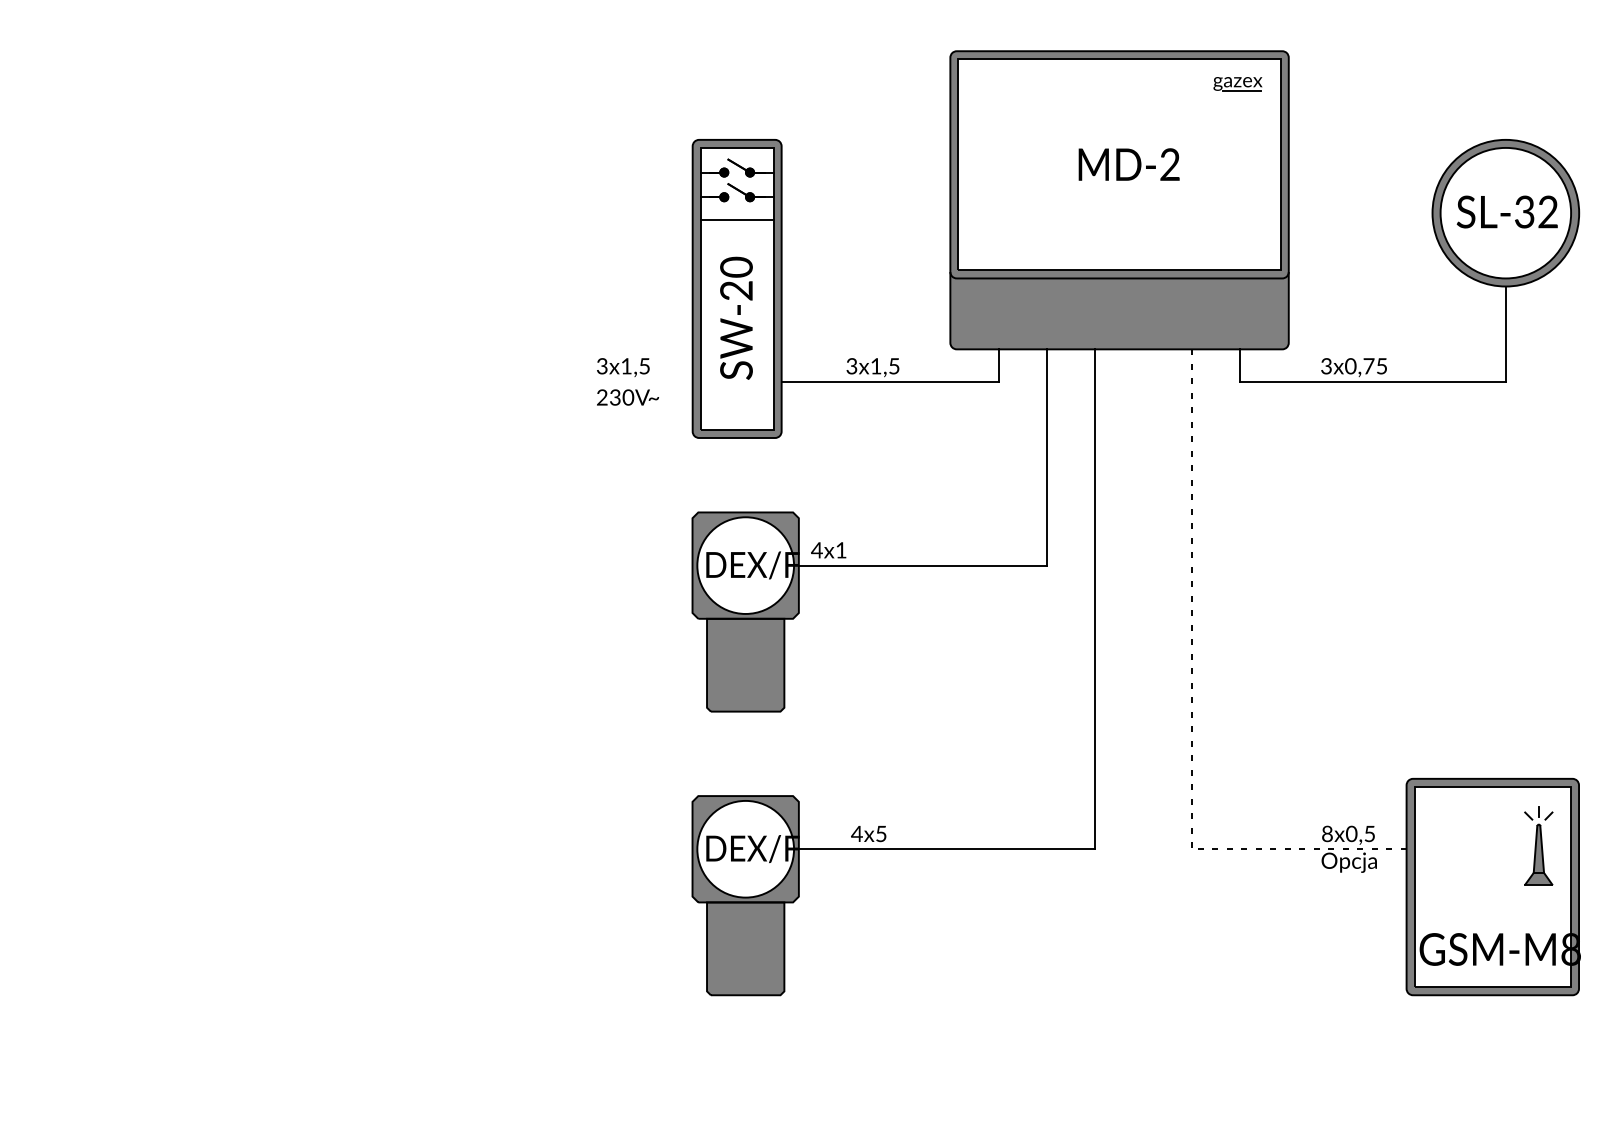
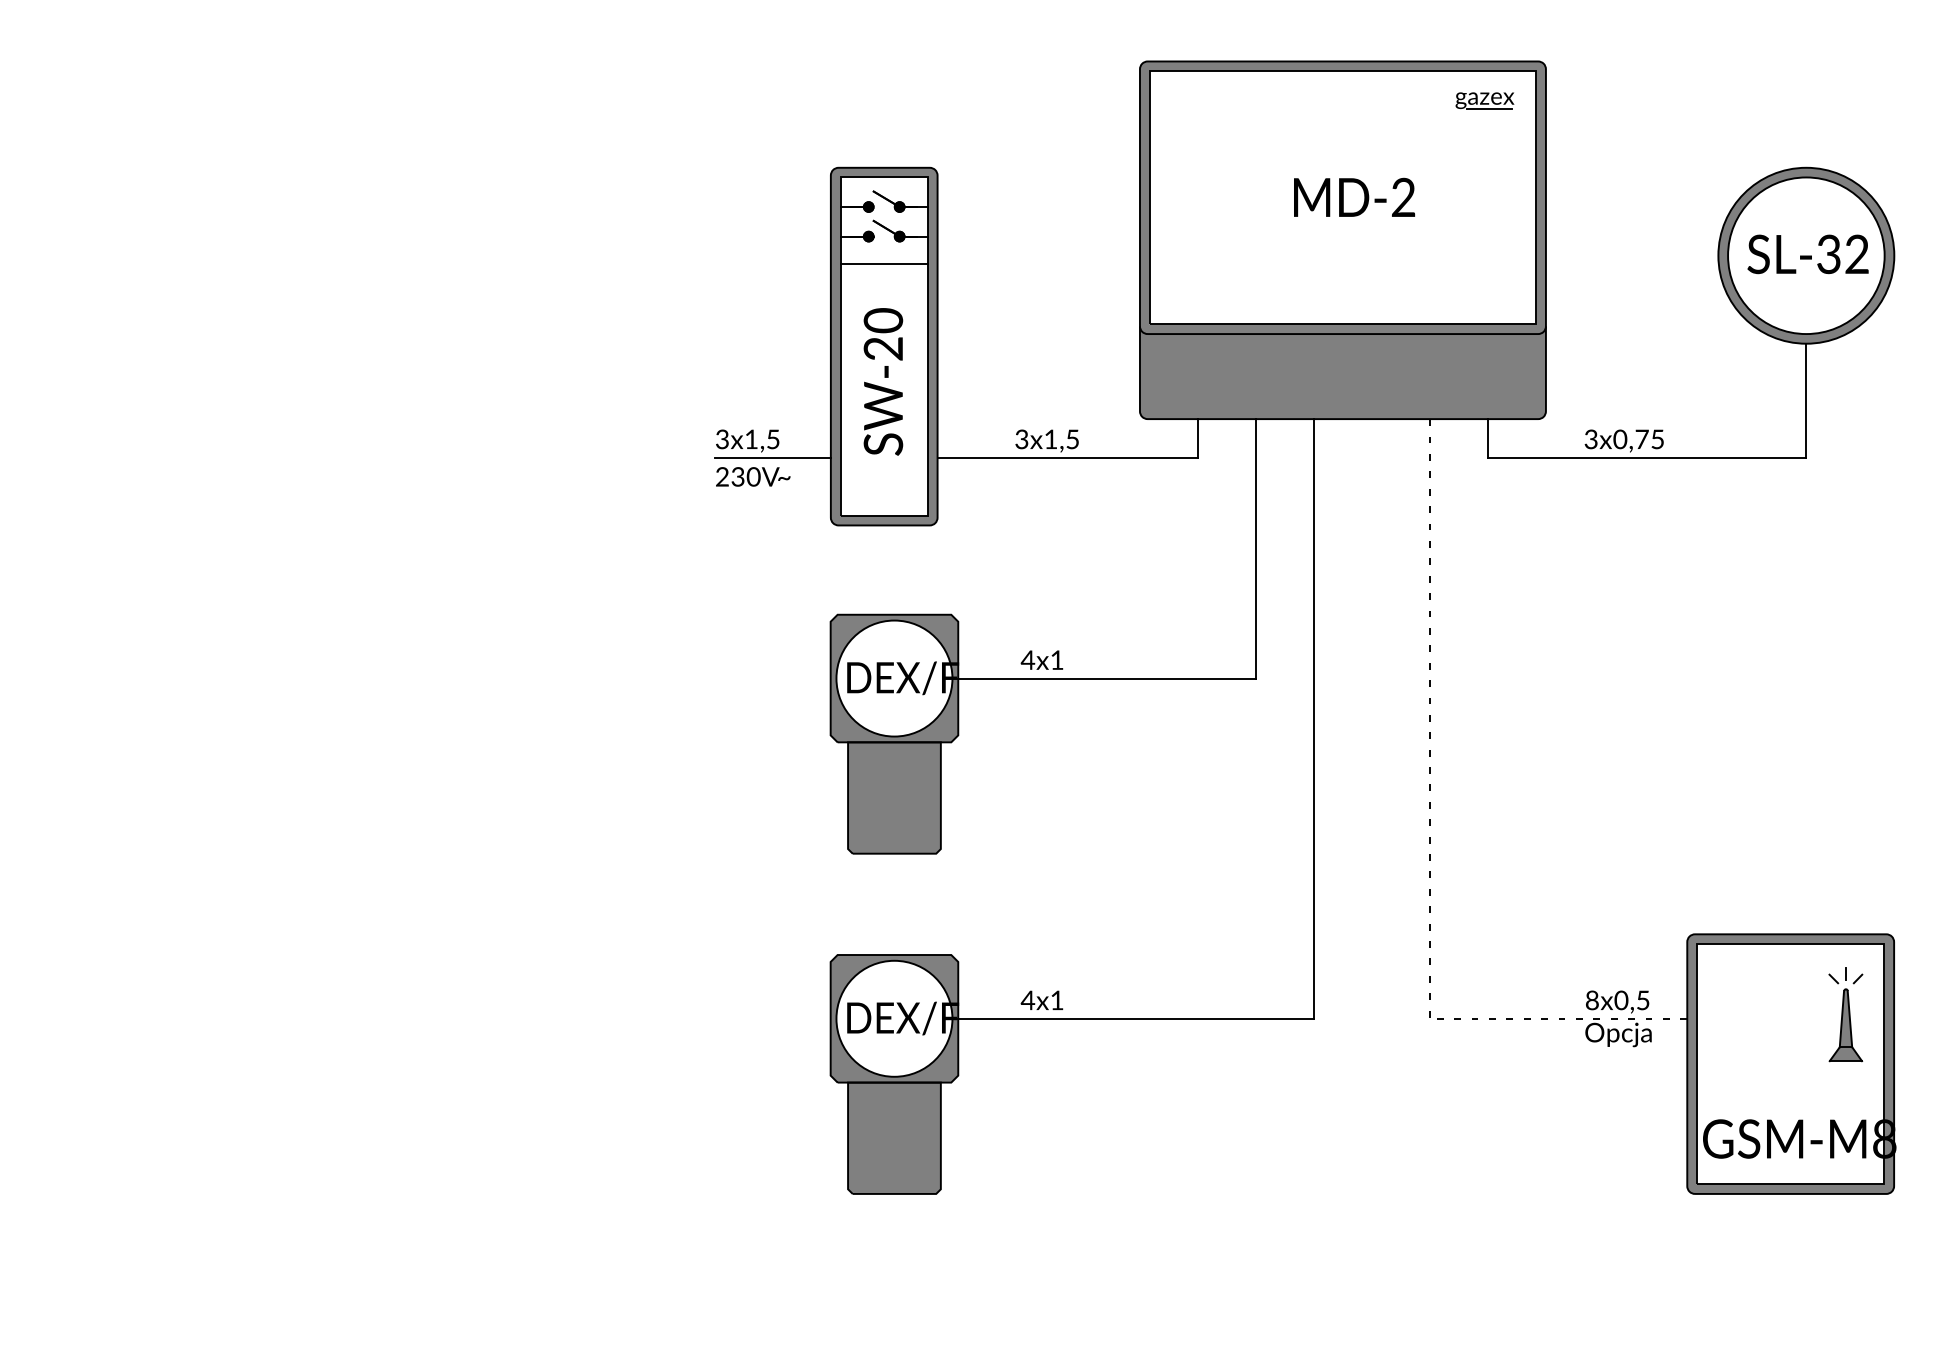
line: (644, 381) -> (772, 457), added
text: (828, 549) -> (1041, 659), moved
text: (881, 834) -> (1057, 1000), 4x5 -> 4x1

